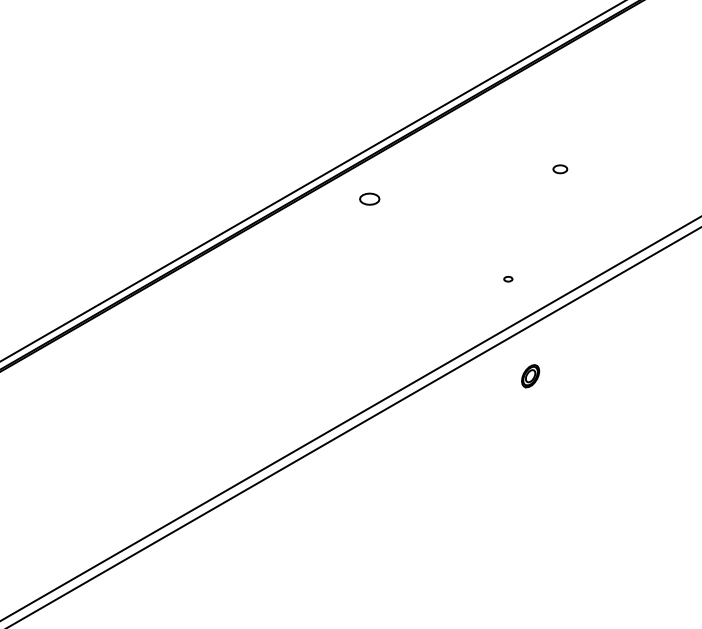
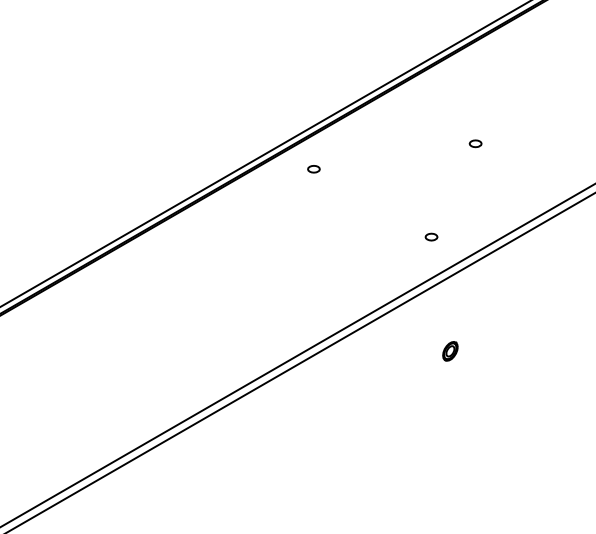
part: (369, 199) -> (313, 169), size x0.71
part: (508, 278) -> (431, 236), size x1.67
part: (530, 376) -> (450, 351), moved

